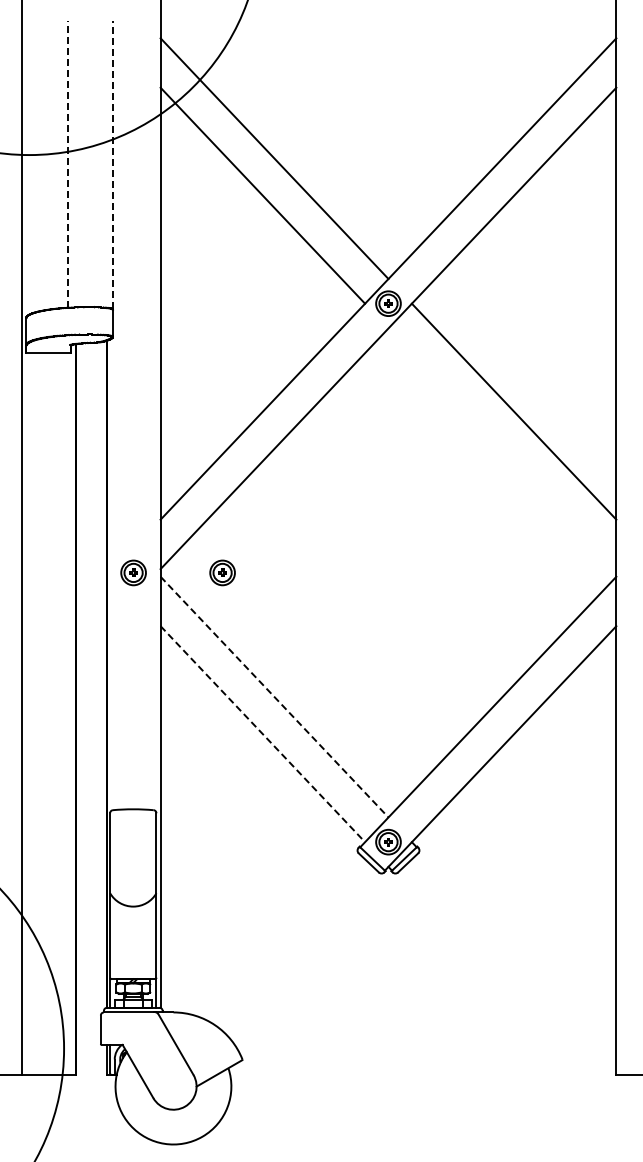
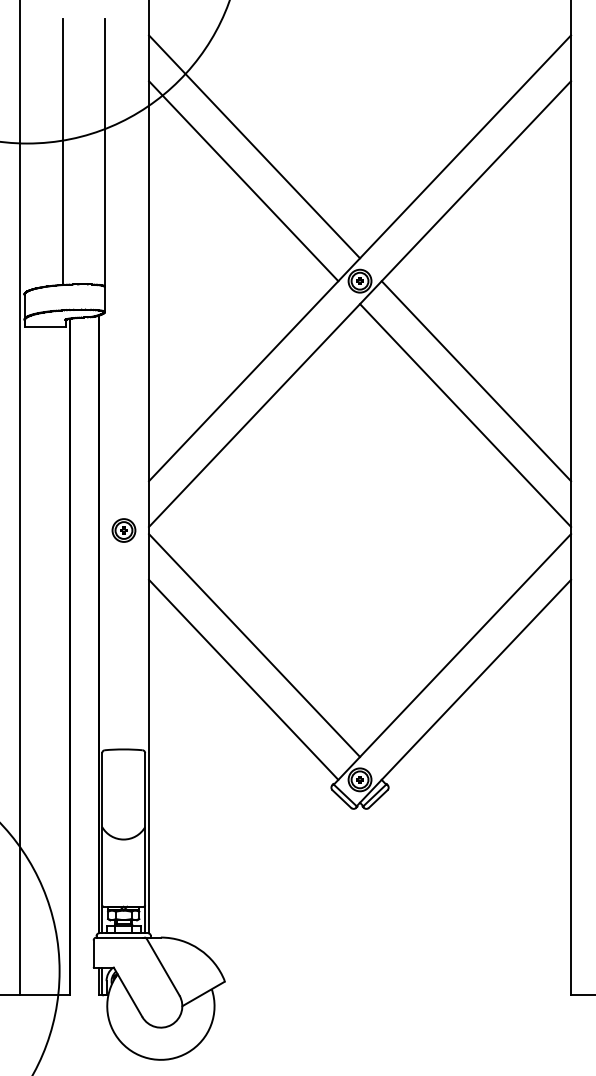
line: (67, 164) -> (62, 152), dashed -> solid
line: (112, 164) -> (104, 152), dashed -> solid
line: (502, 448) -> (465, 415), added
part: (222, 572) -> (206, 530), removed
line: (274, 697) -> (254, 645), dashed -> solid
line: (262, 734) -> (243, 680), dashed -> solid

